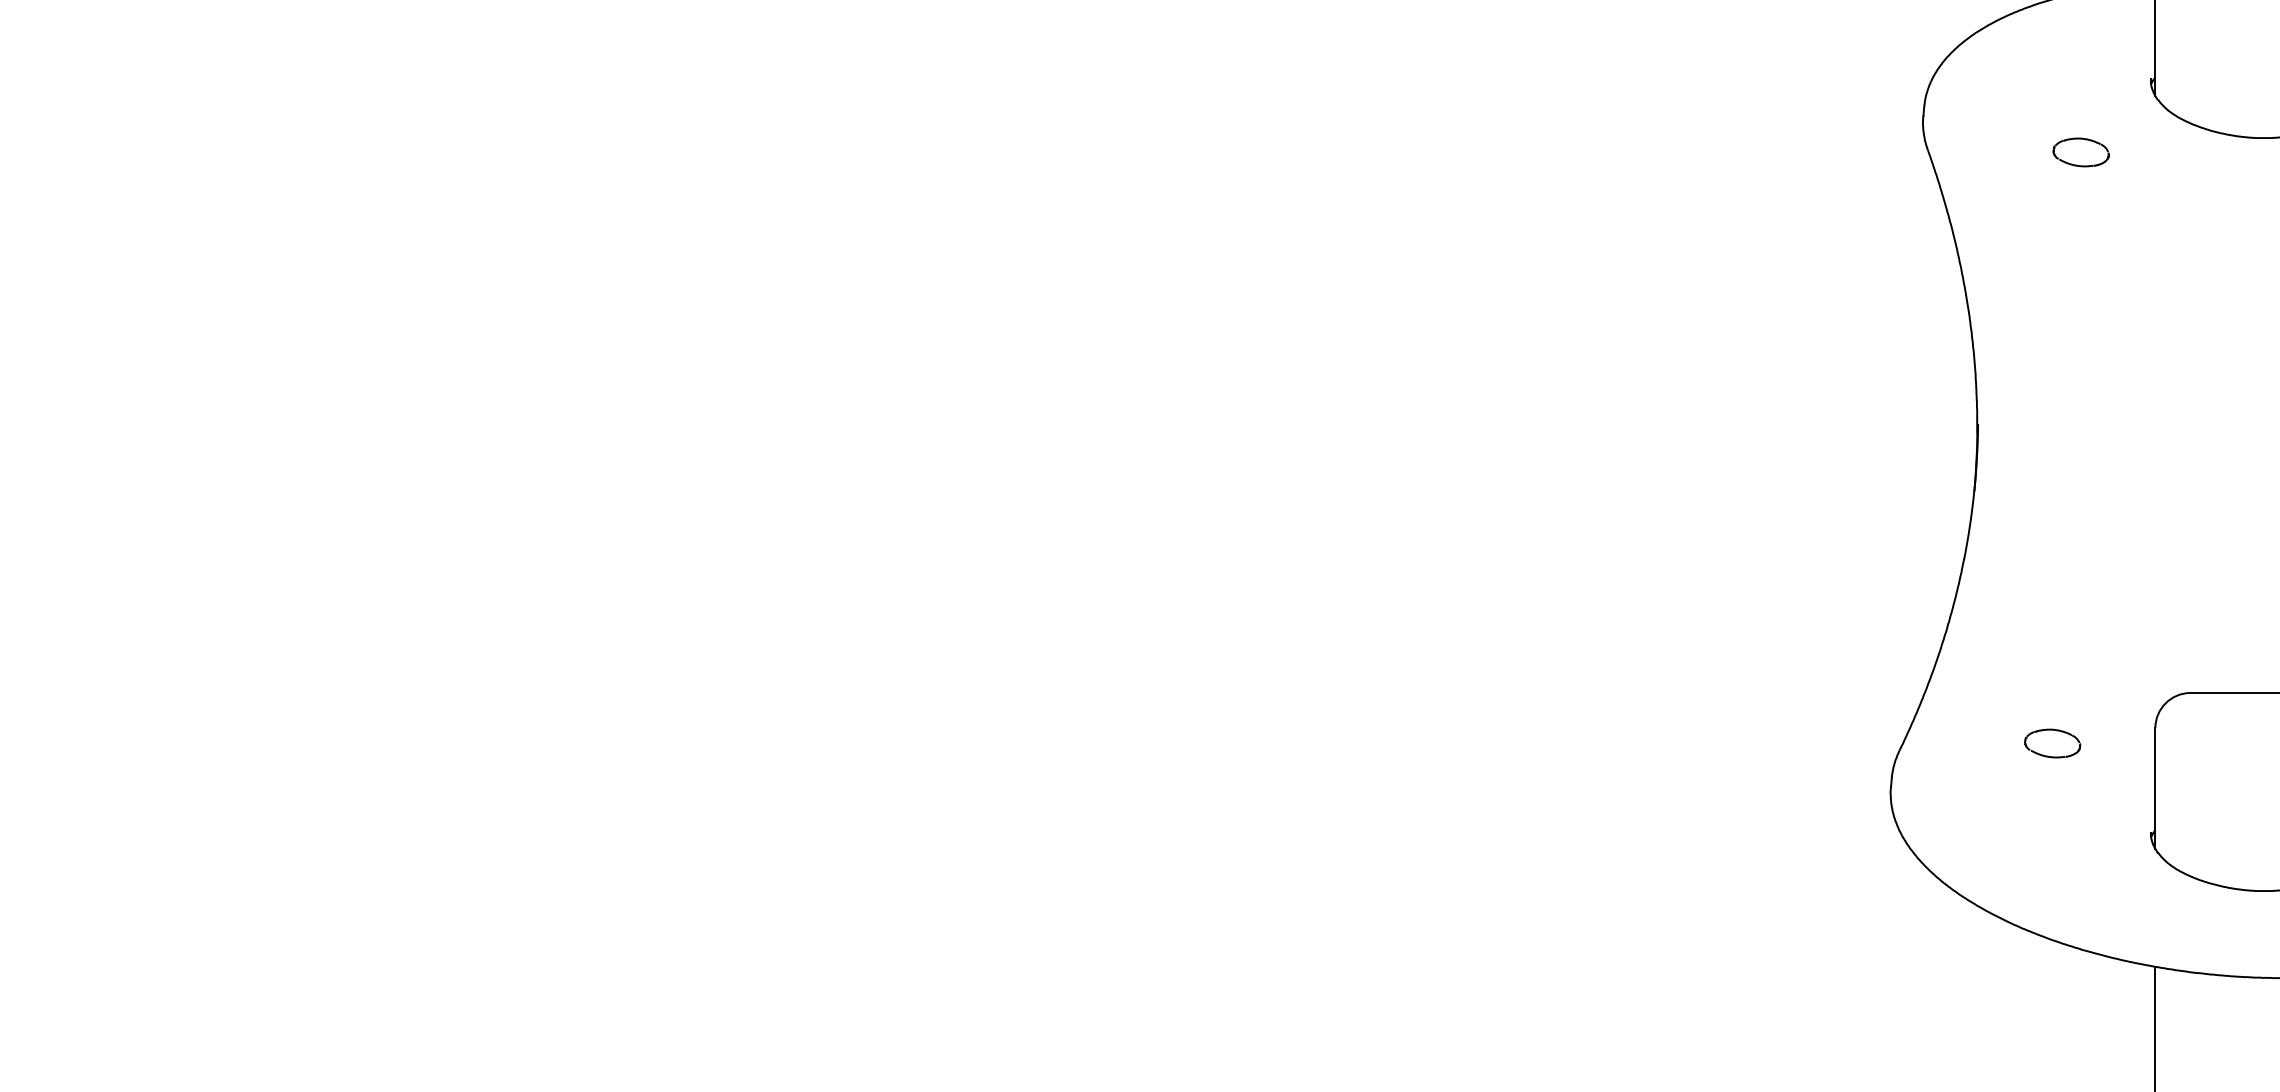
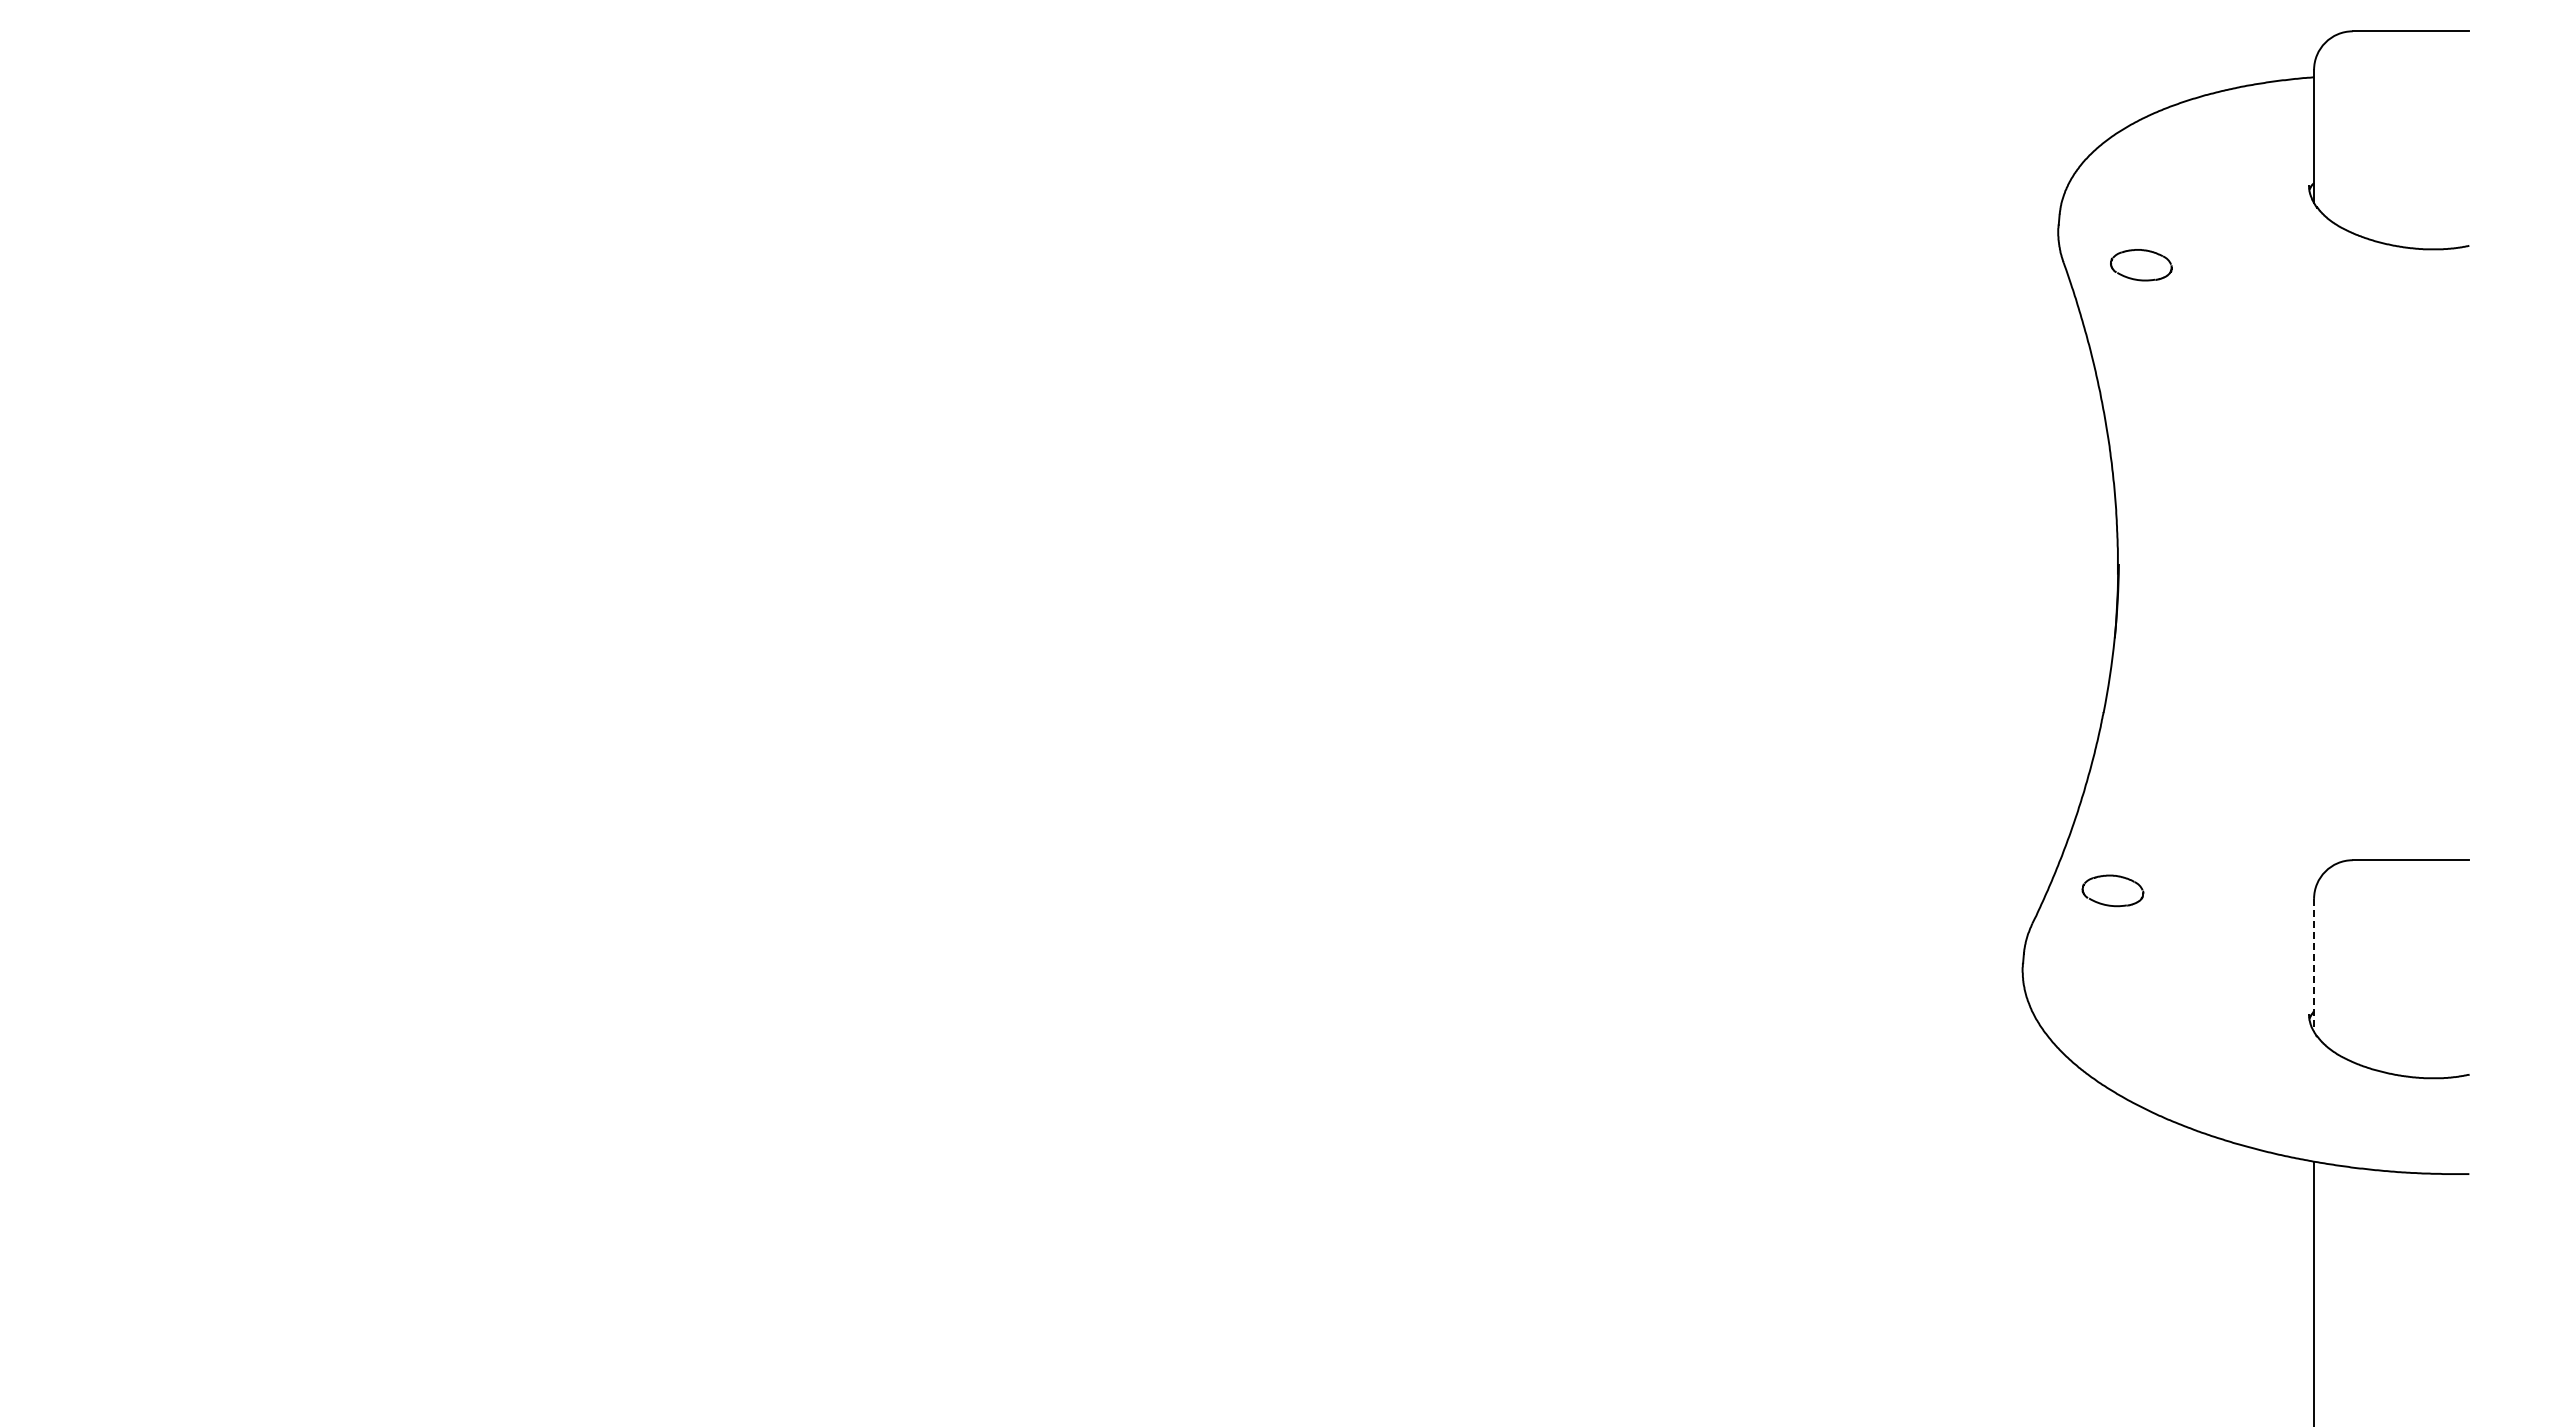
part: (2081, 152) -> (2141, 265), moved
part: (2052, 743) -> (2112, 890), moved
line: (2155, 788) -> (2314, 965), solid -> dashed

